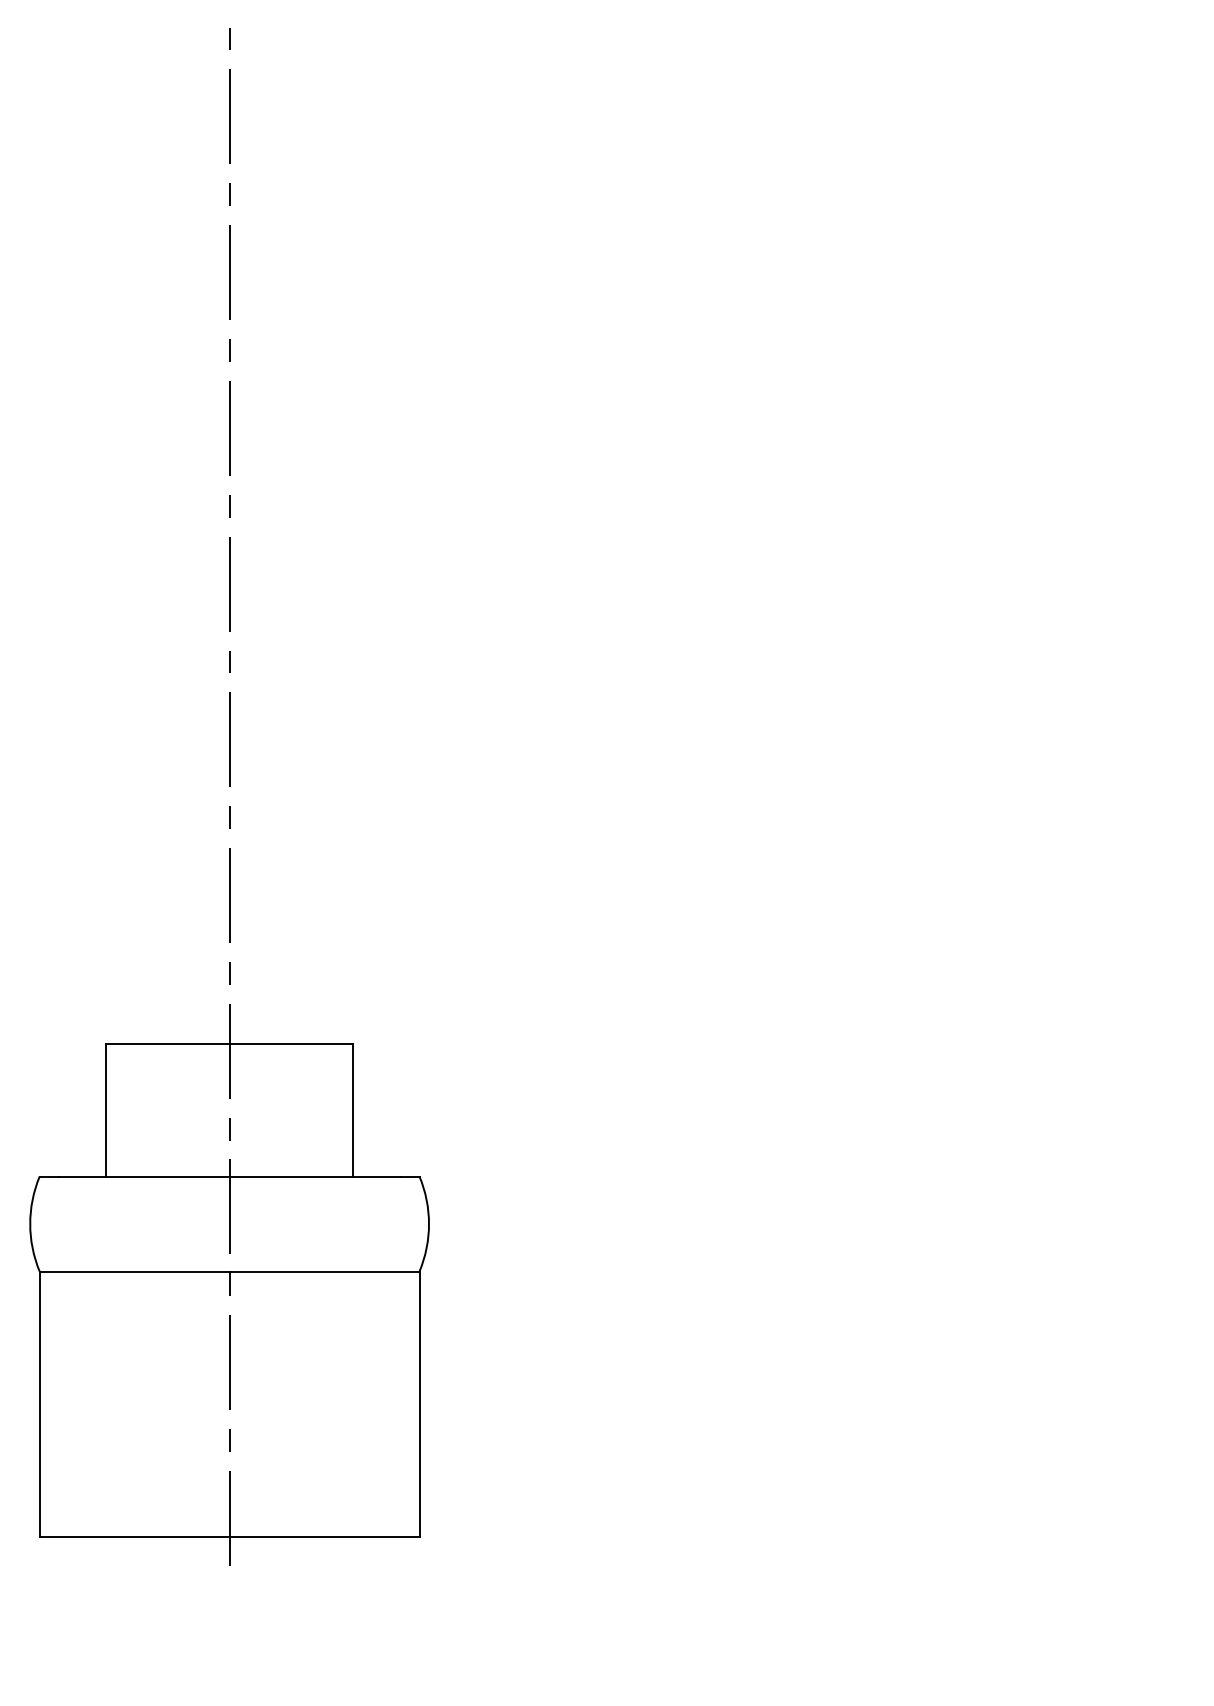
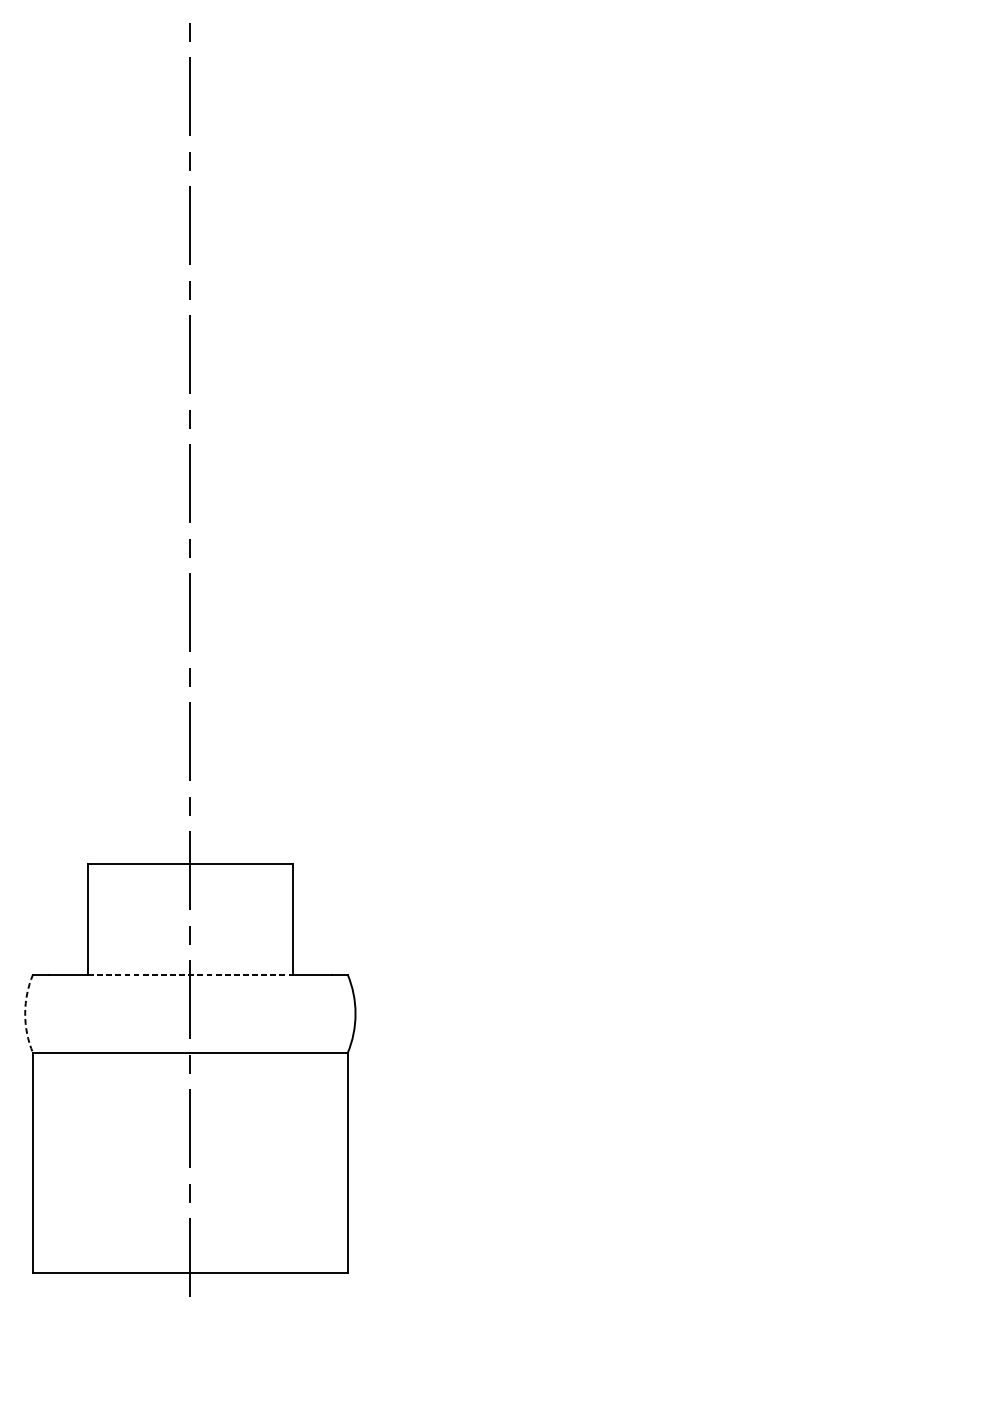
line: (230, 1176) -> (191, 974), solid -> dashed
arc: (30, 1224) -> (25, 1014), solid -> dashed

